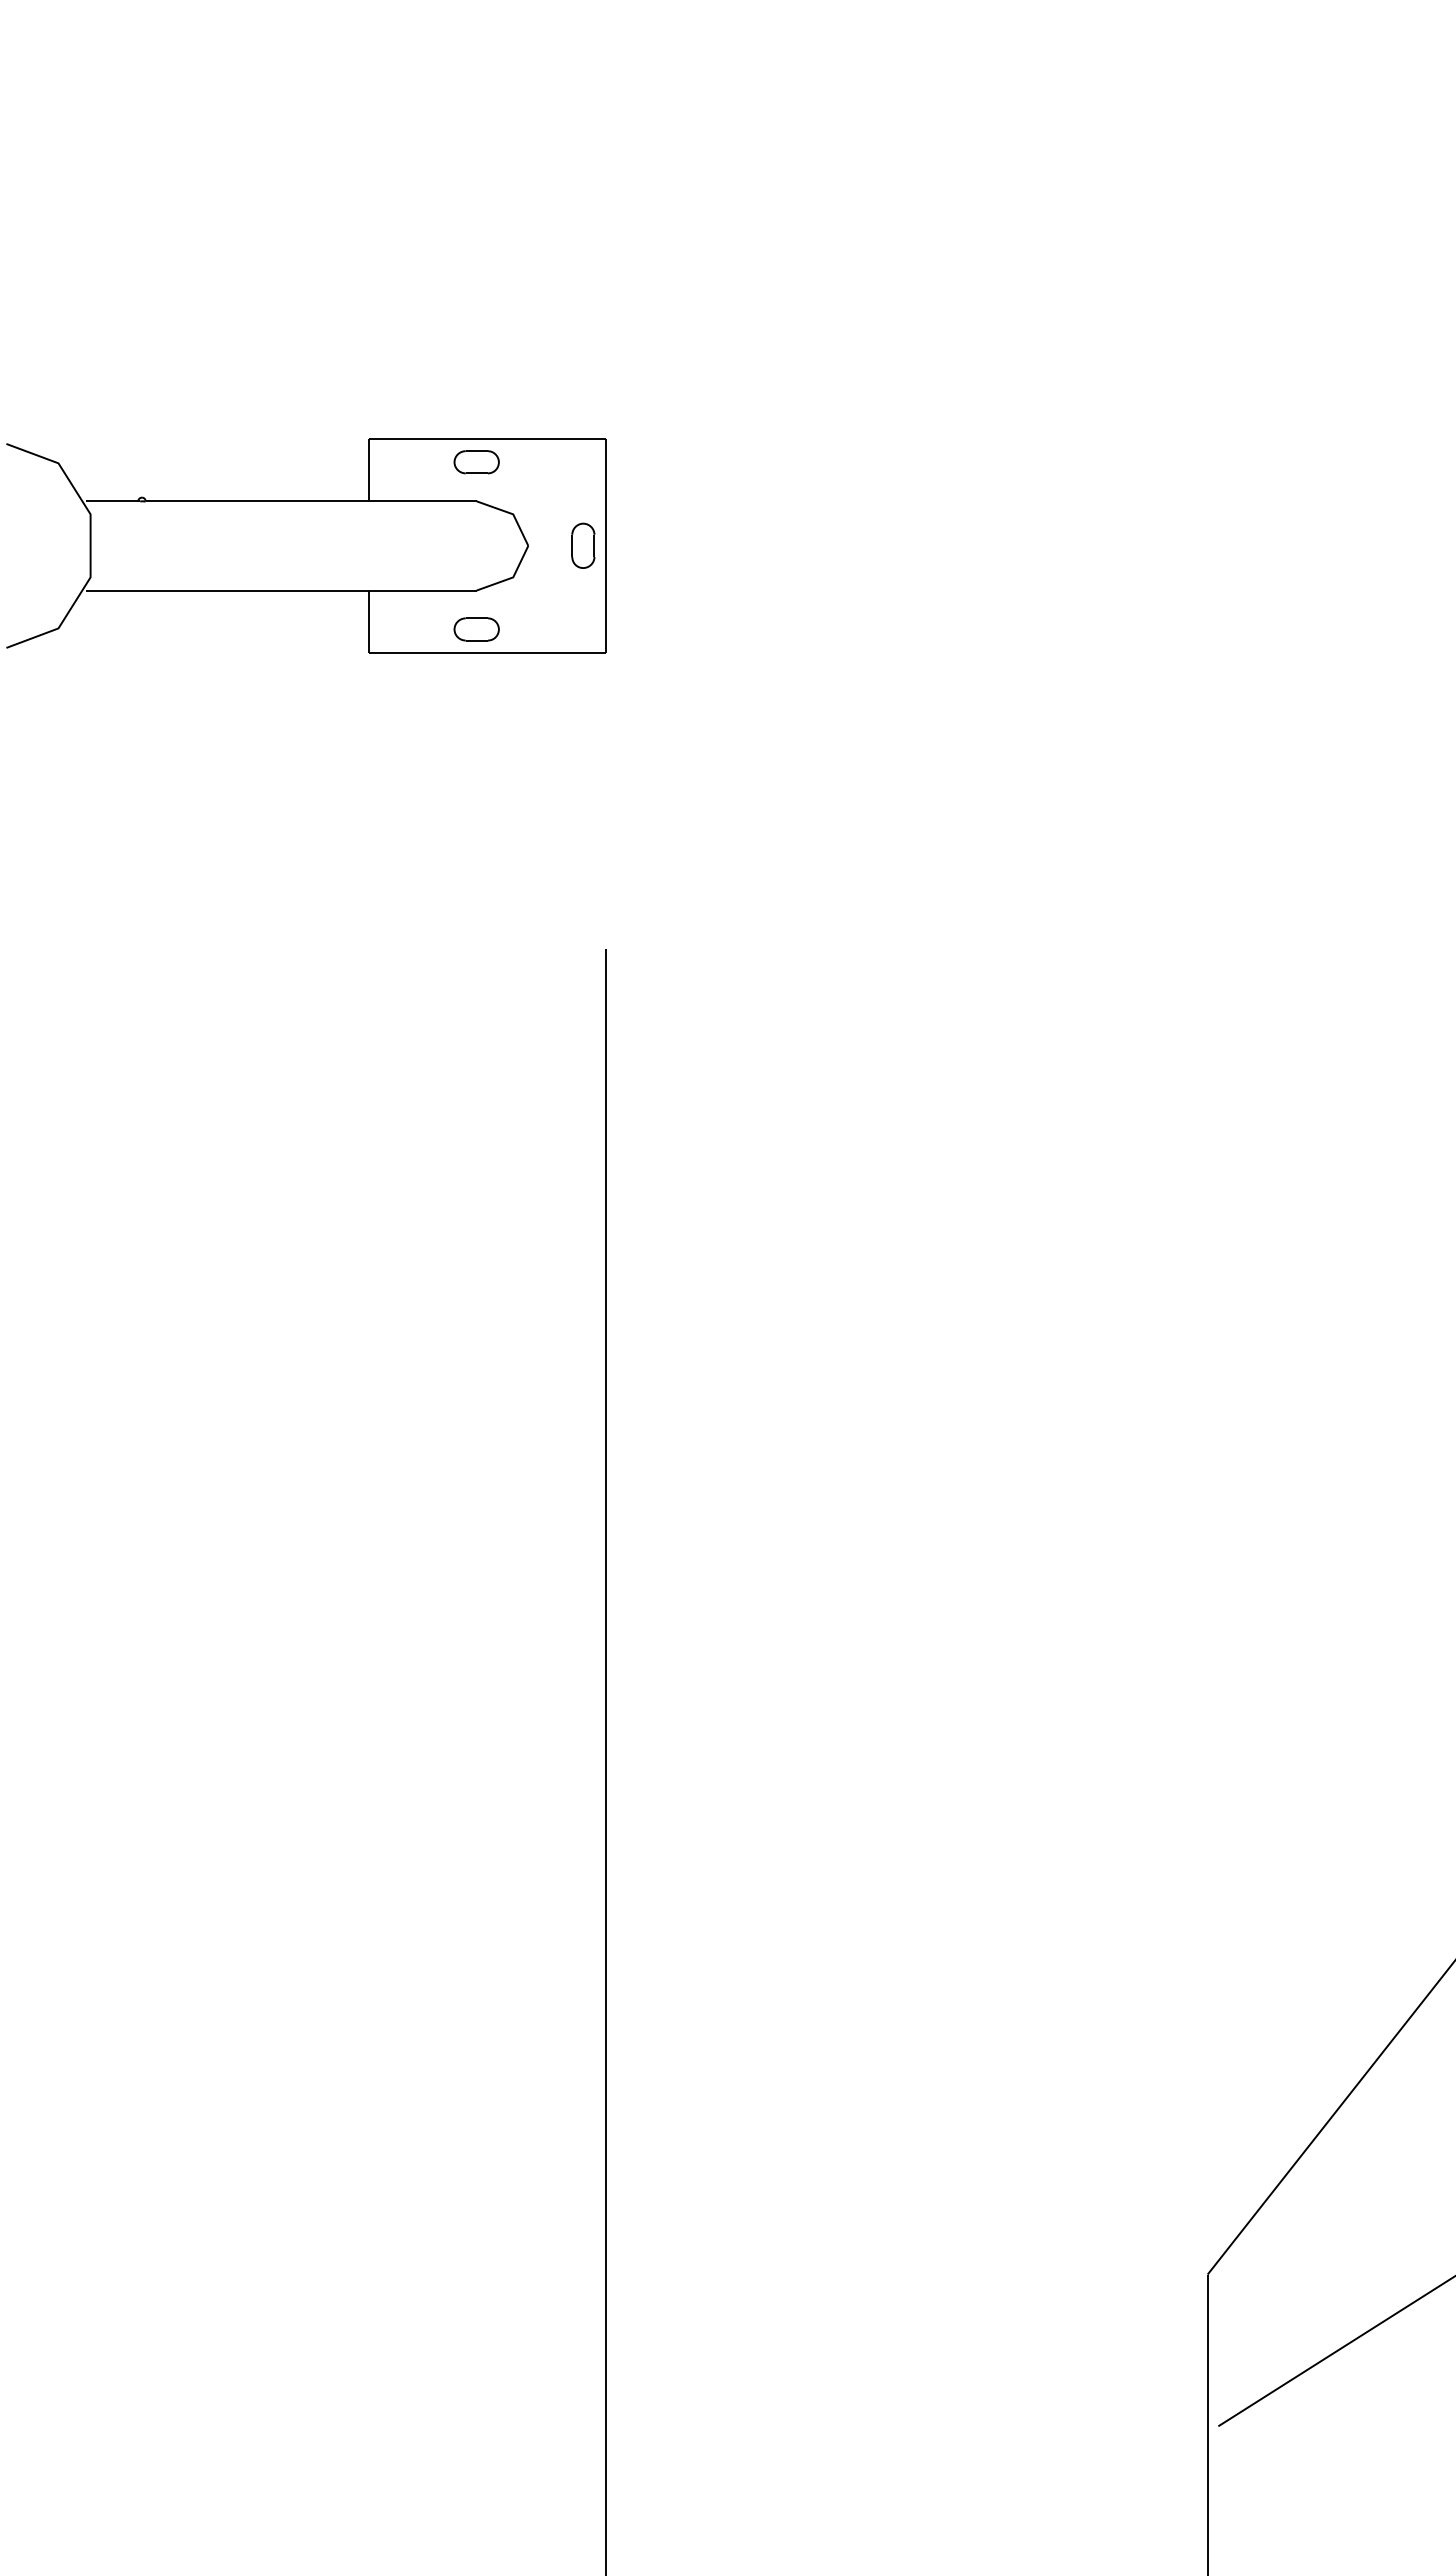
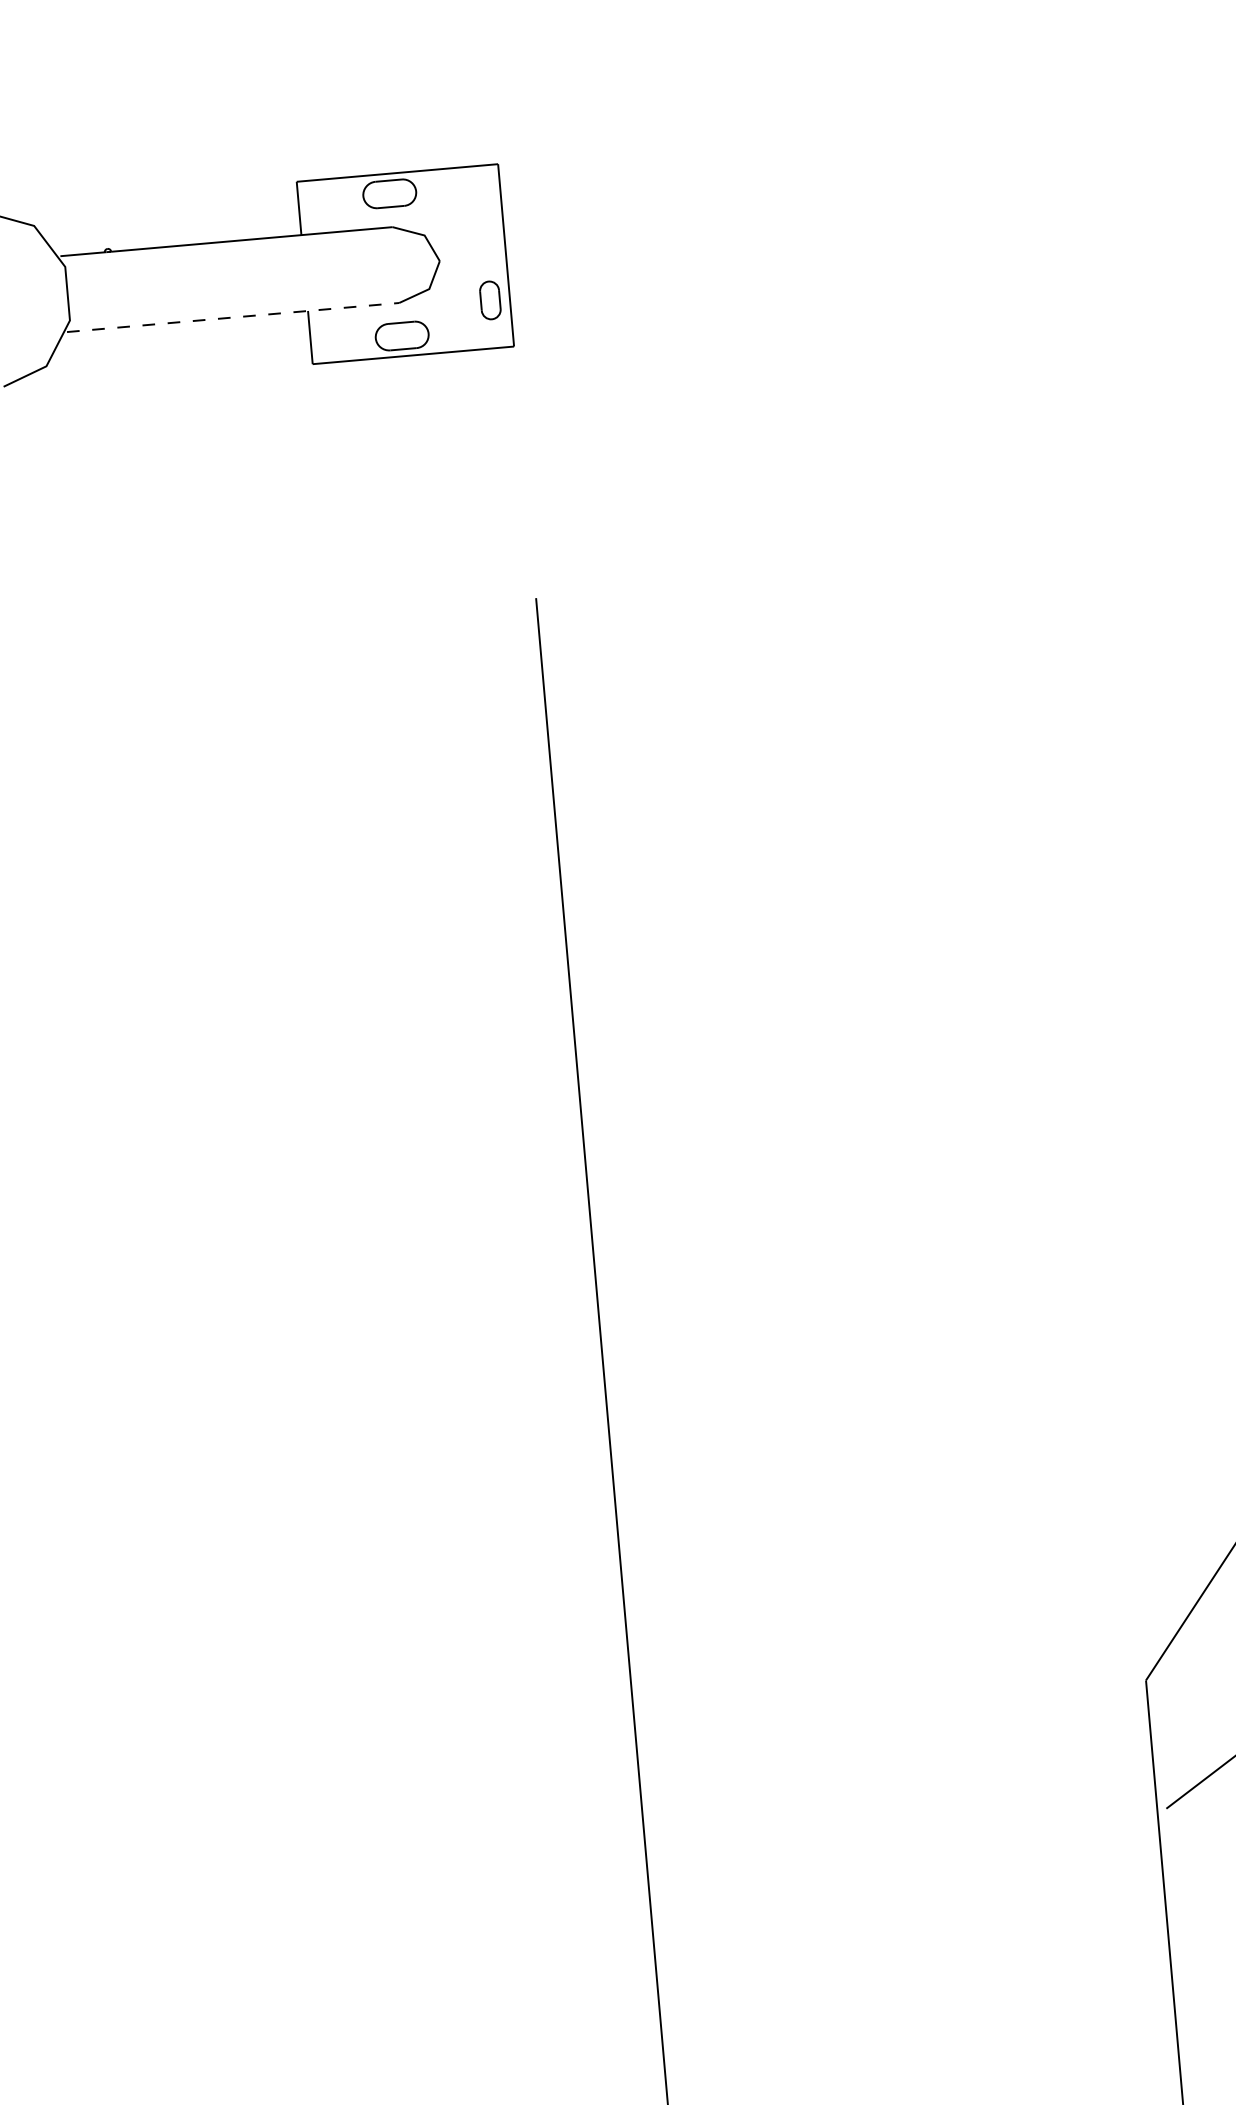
part: (476, 462) -> (389, 194), size x1.4
part: (583, 545) -> (490, 300), moved
line: (281, 590) -> (233, 317), solid -> dashed
part: (476, 629) -> (401, 336), size x1.4

